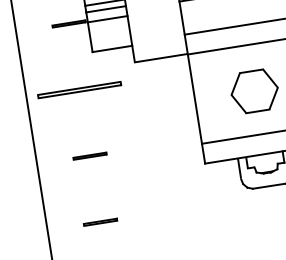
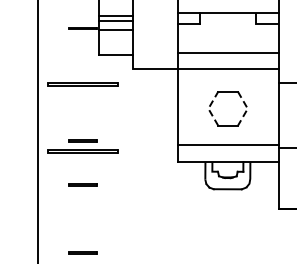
line: (277, 87) -> (247, 108), solid -> dashed
line: (231, 94) -> (208, 108), solid -> dashed
line: (91, 167) -> (82, 150), added
line: (99, 221) -> (82, 184), moved

